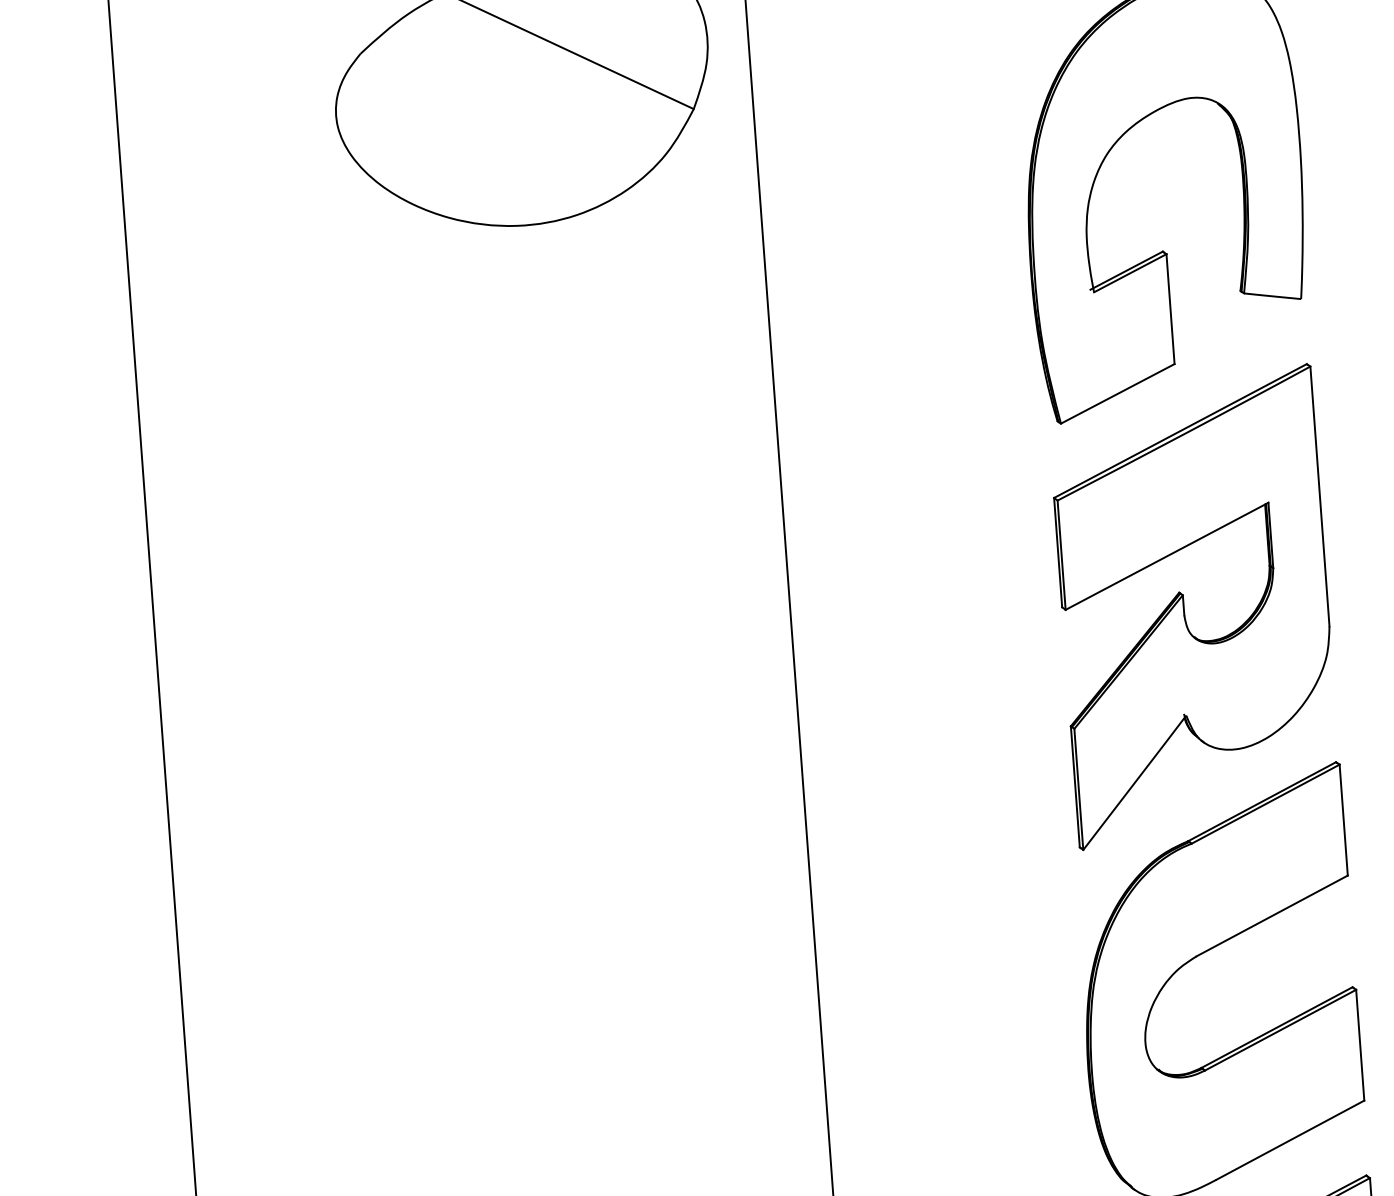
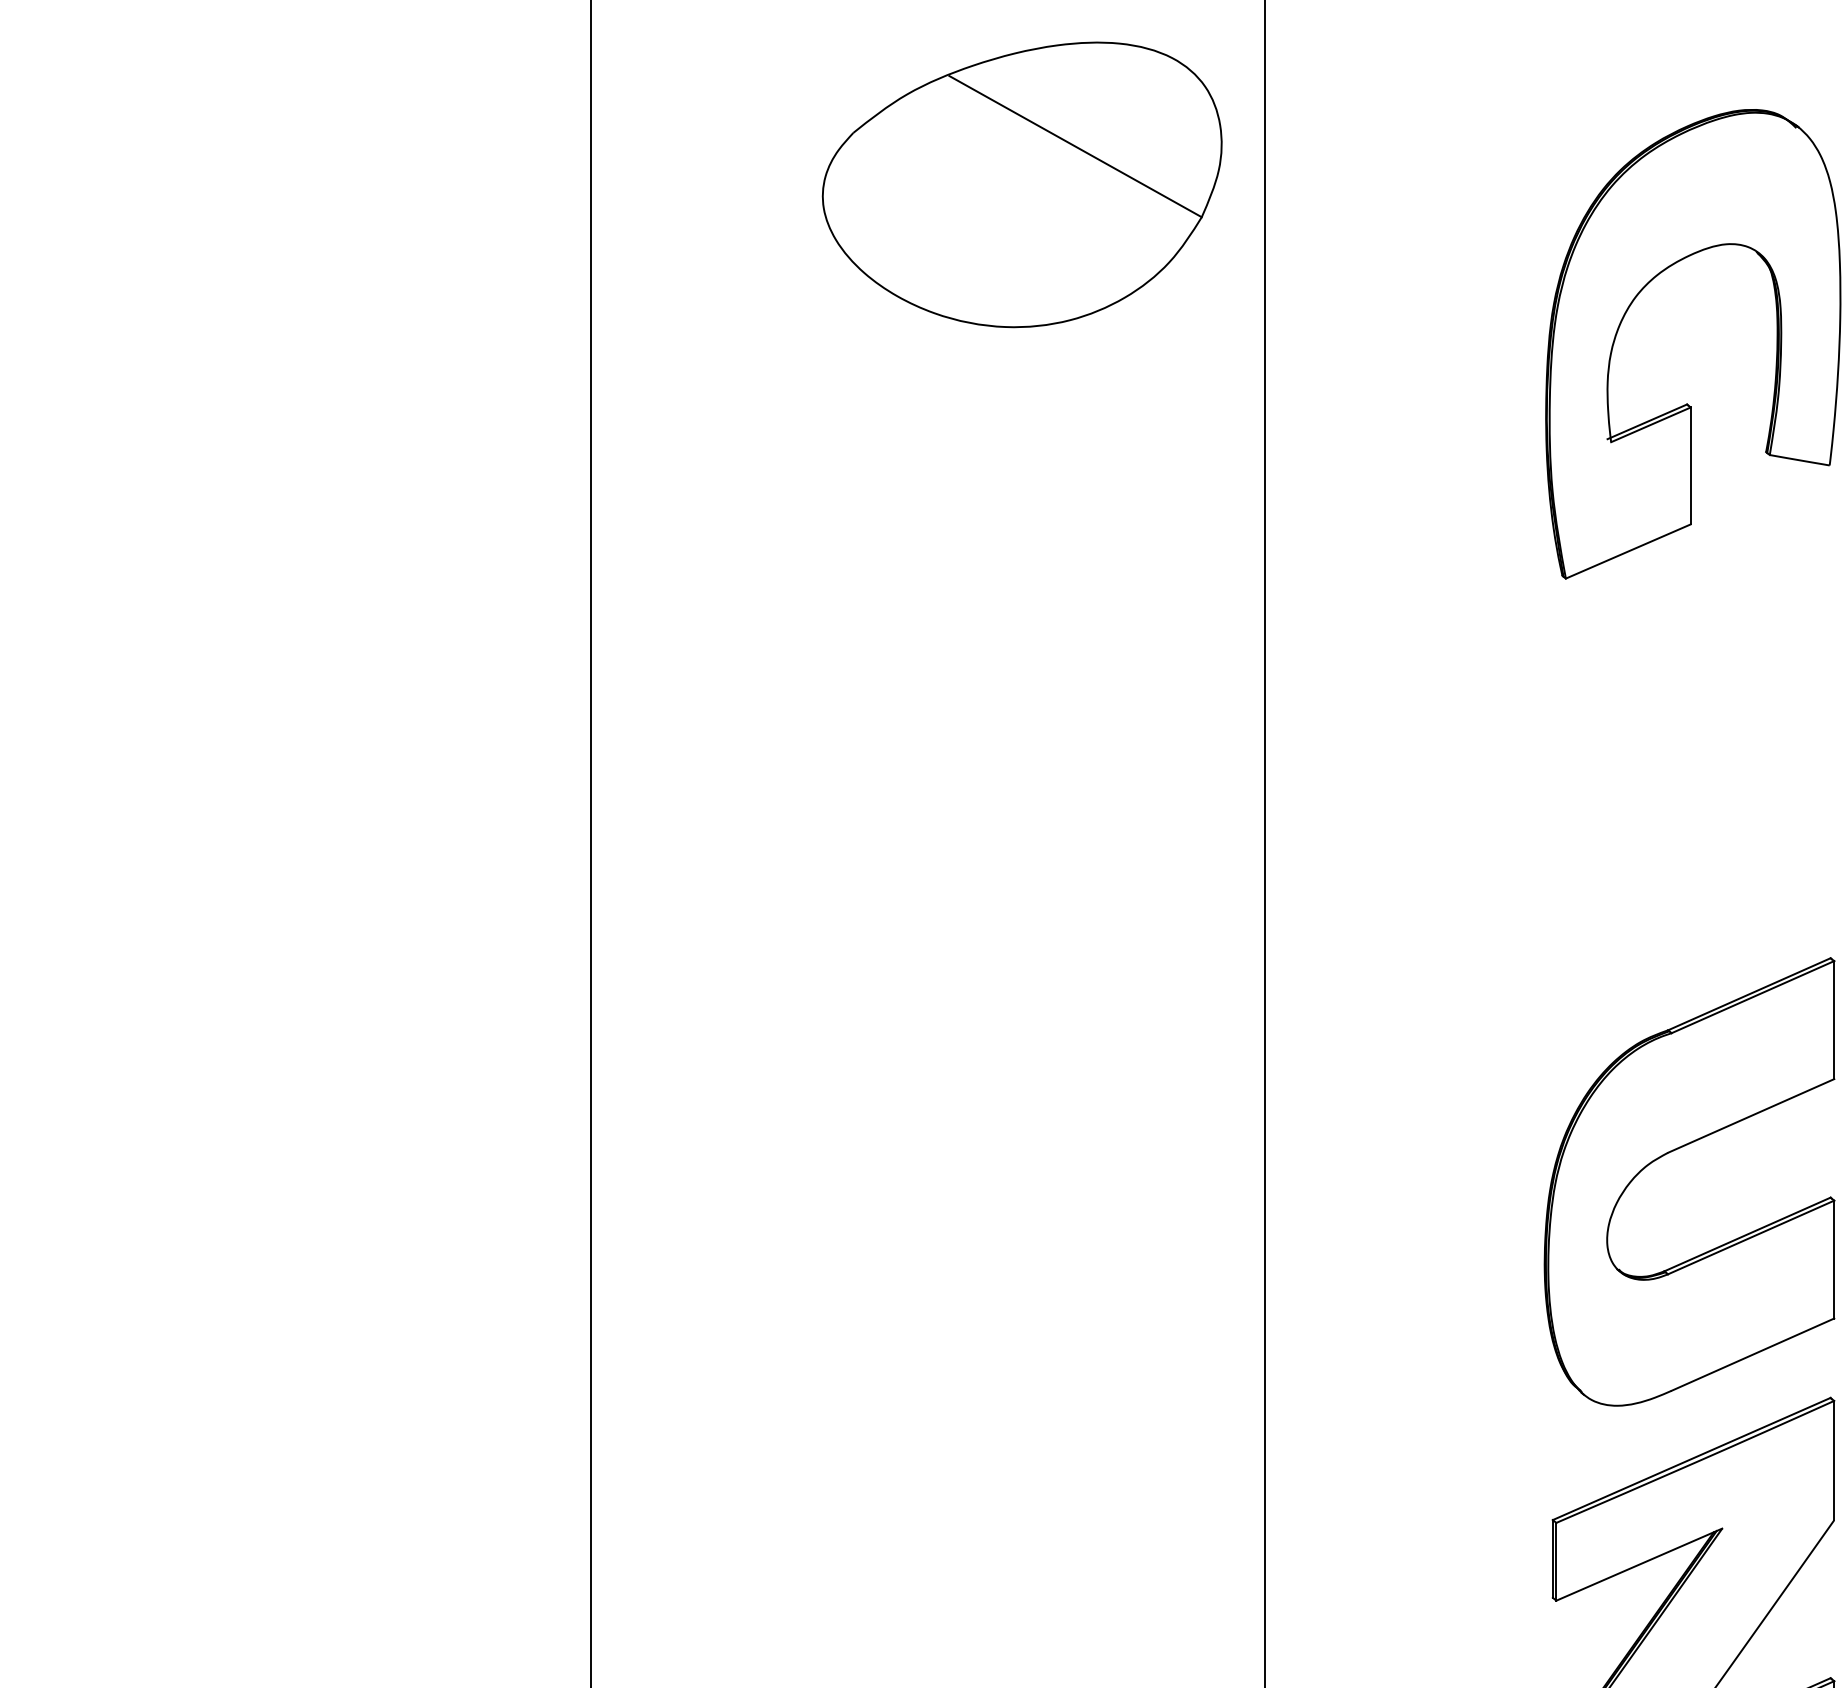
part: (1184, 607) -> (1682, 782), removed

